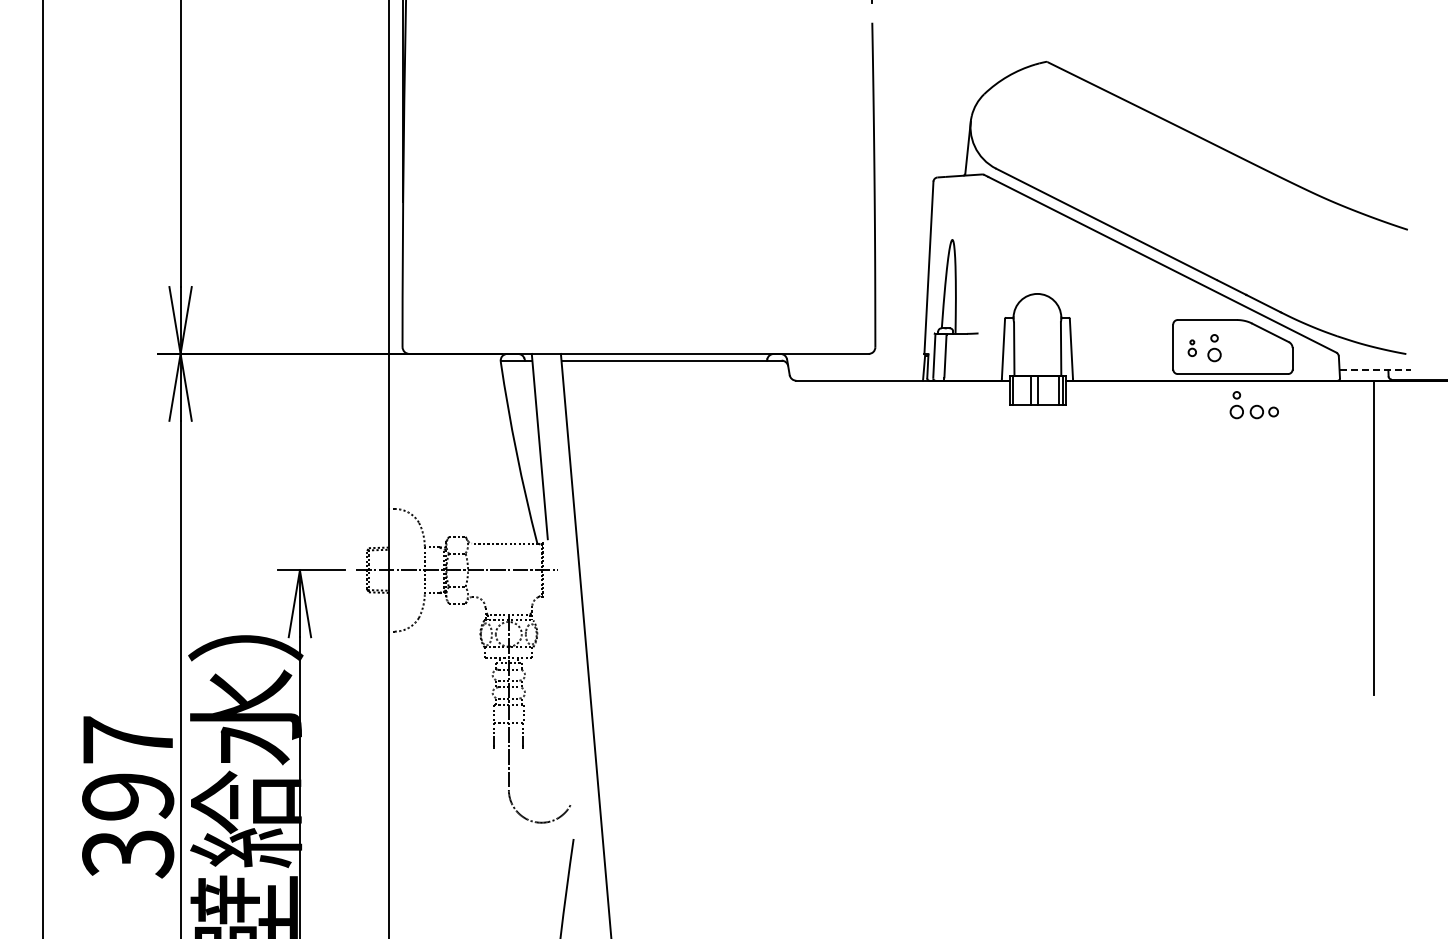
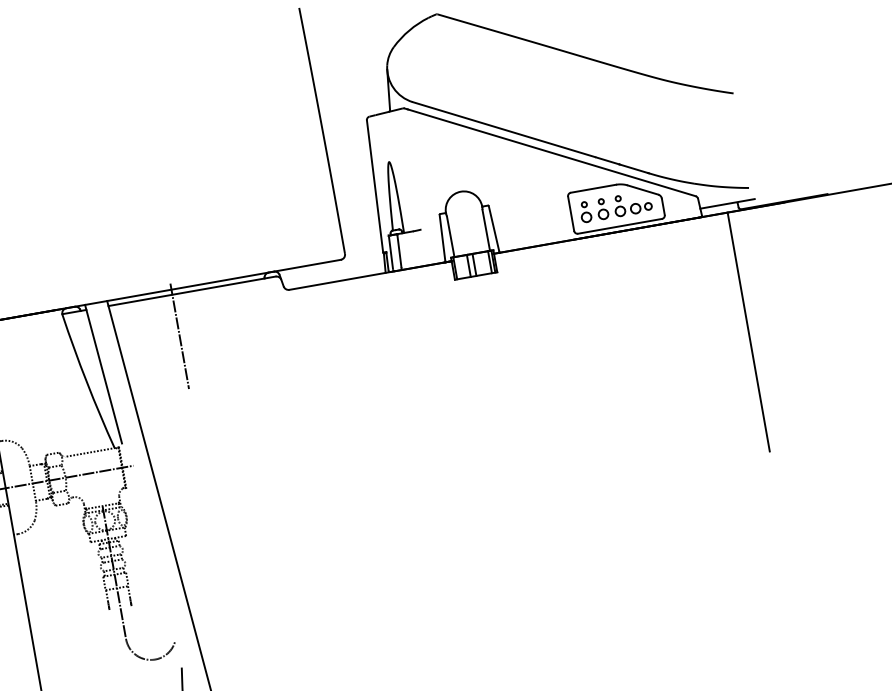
part: (1192, 348) -> (585, 212), size x1.67
line: (1375, 369) -> (727, 203), dashed -> solid
part: (1253, 405) -> (632, 204), moved
line: (645, 414) -> (179, 335), added

